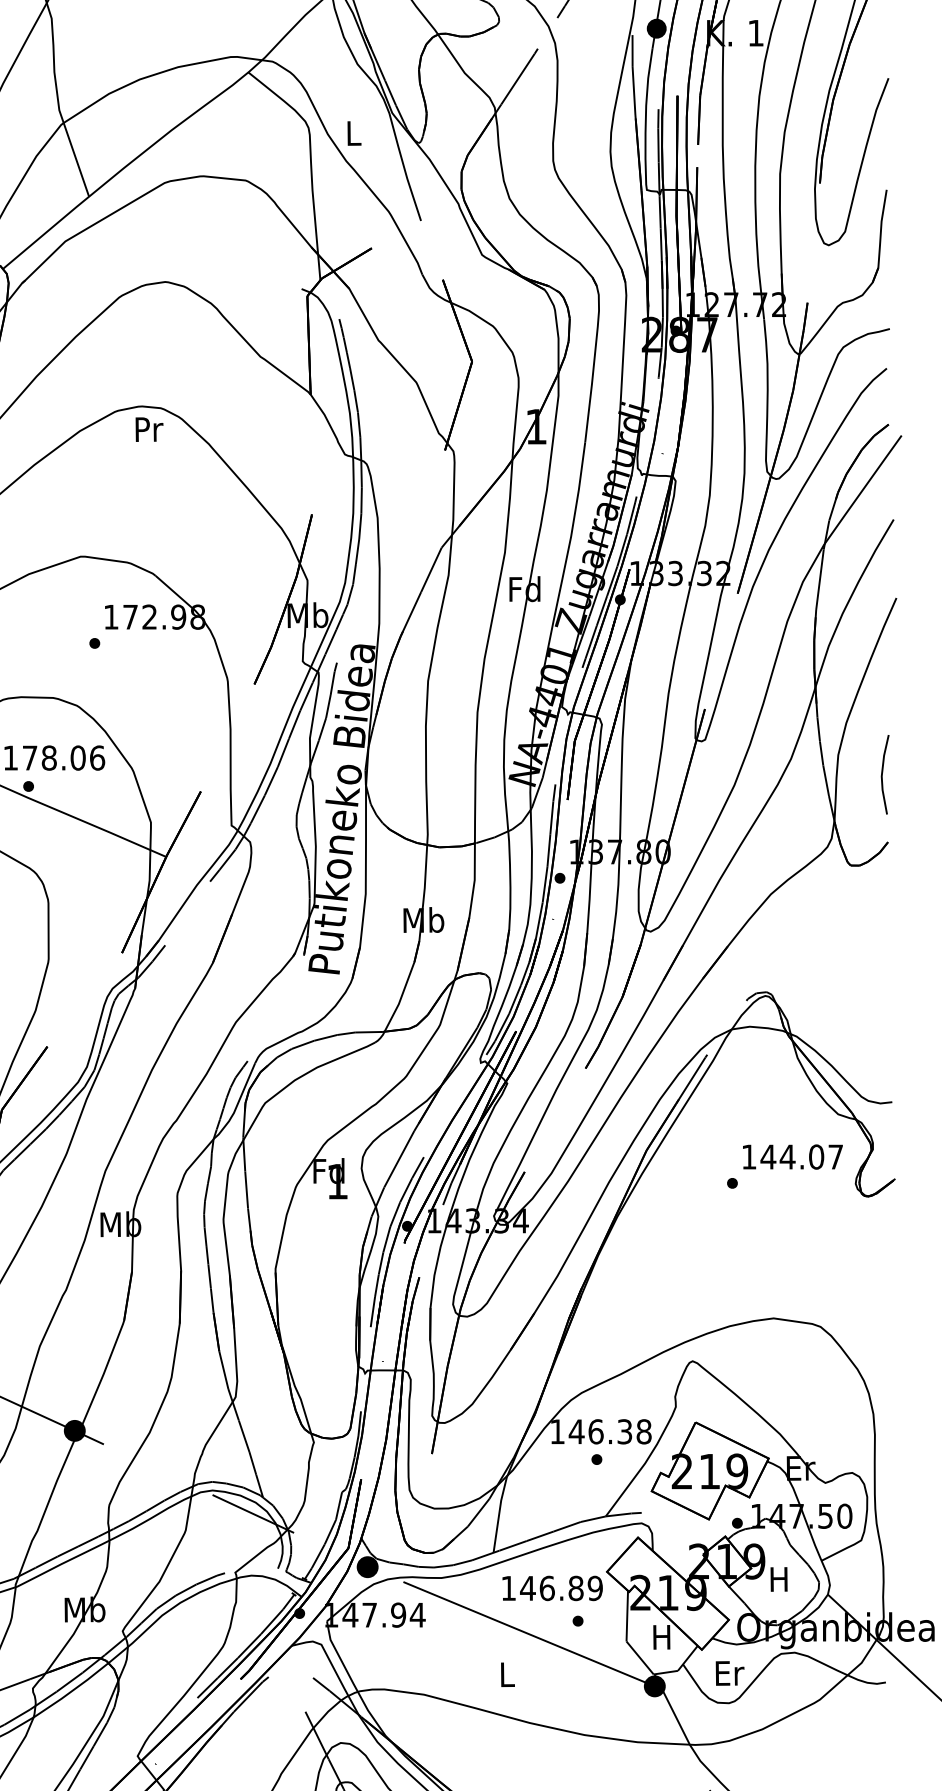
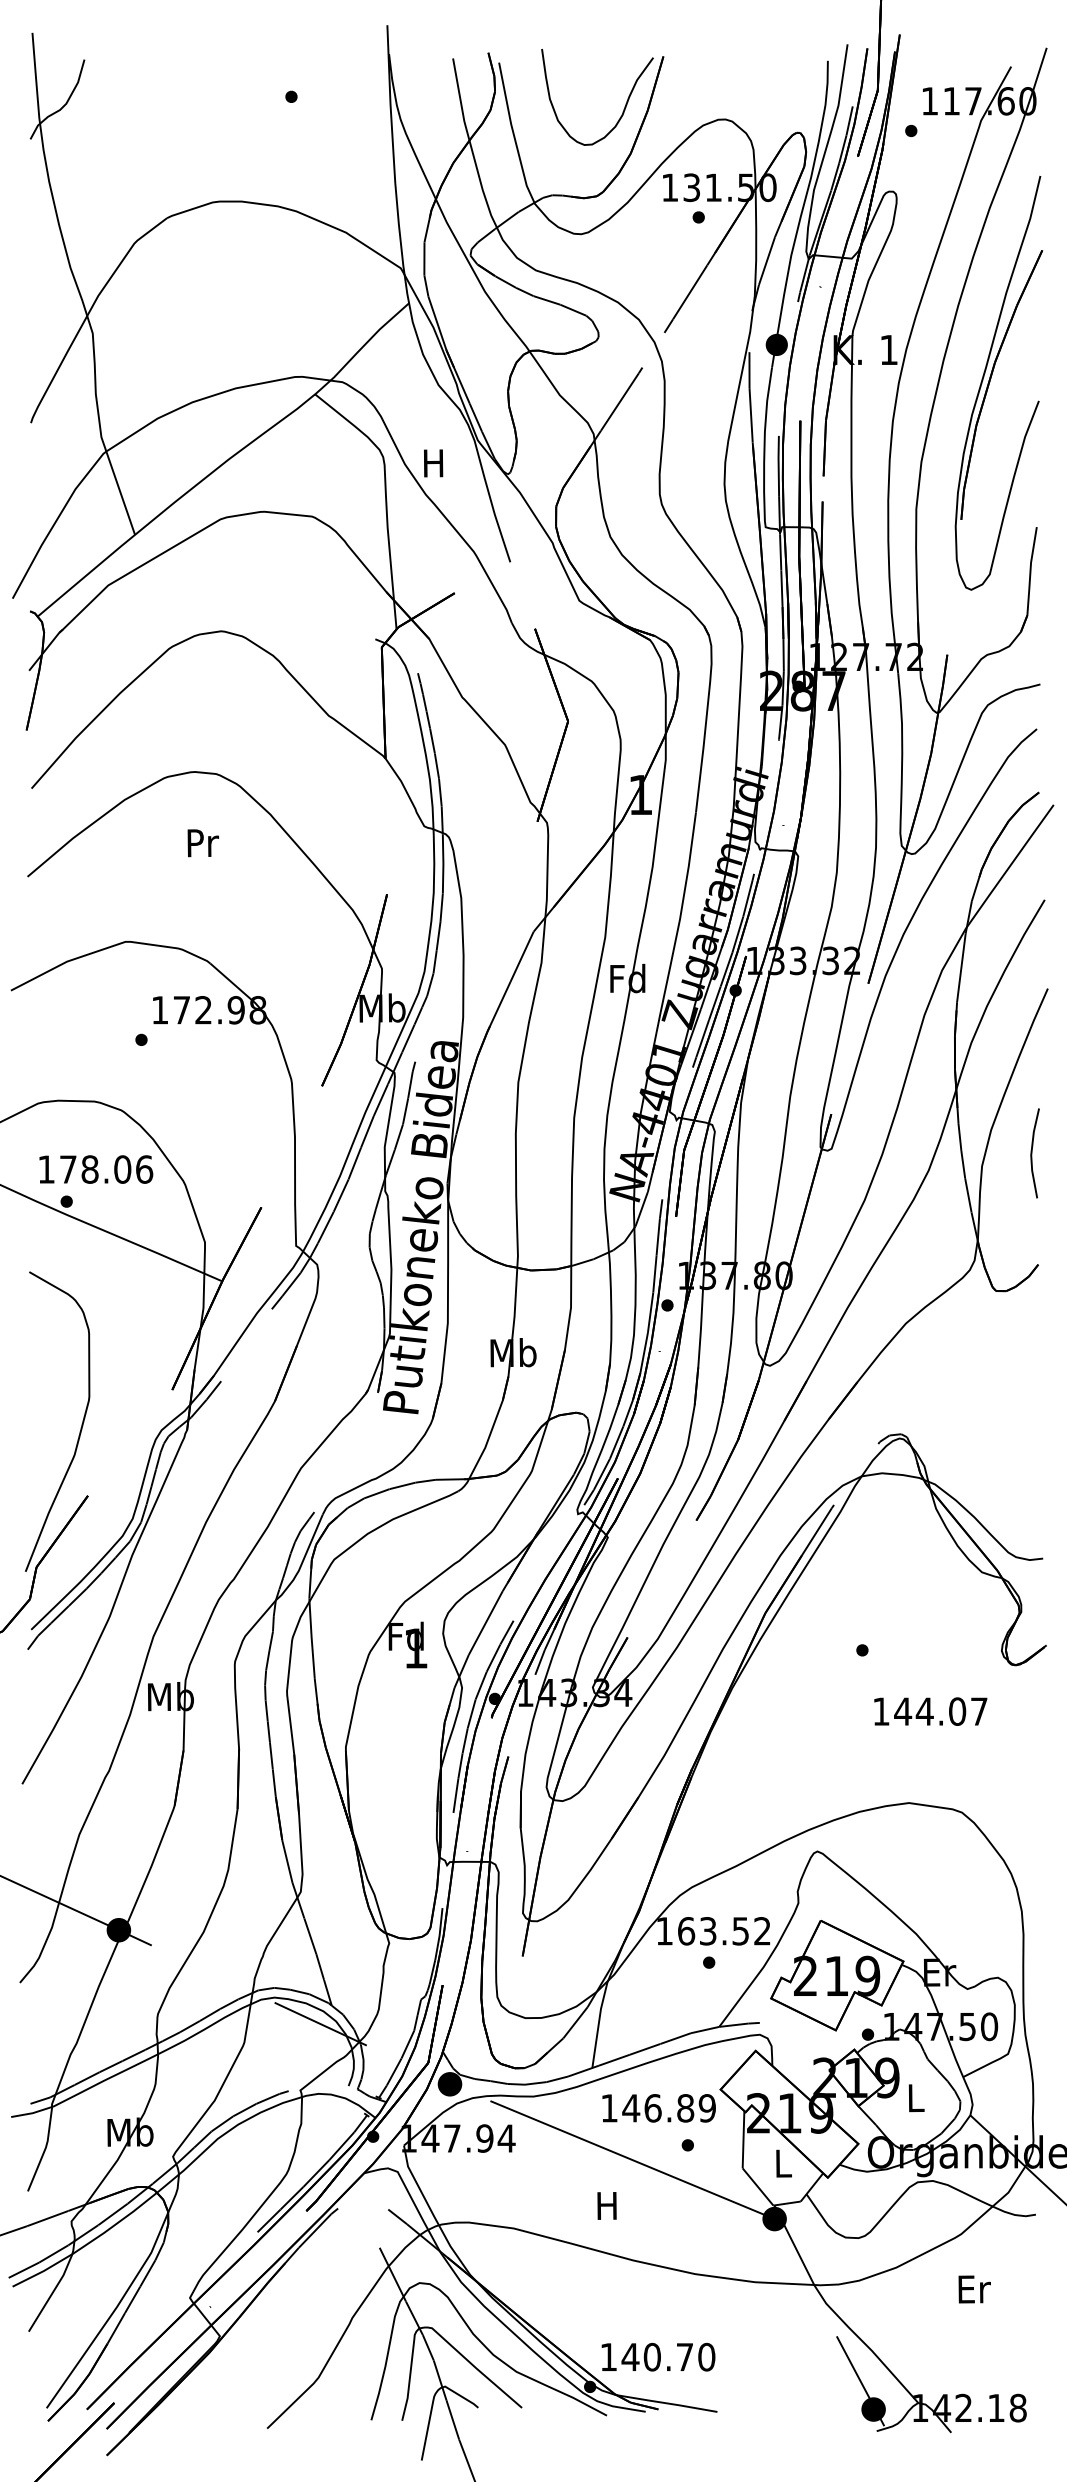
text: (353, 133) -> (433, 463), L -> H
text: (148, 429) -> (202, 843), moved
line: (882, 774) -> (1032, 1153), moved
text: (792, 1156) -> (930, 1711), moved
text: (610, 1432) -> (724, 1931), 146.38 -> 163.52
text: (778, 1579) -> (914, 2098), H -> L
text: (661, 1637) -> (782, 2163), H -> L
text: (729, 1673) -> (974, 2289), moved
text: (506, 1674) -> (606, 2205), L -> H

